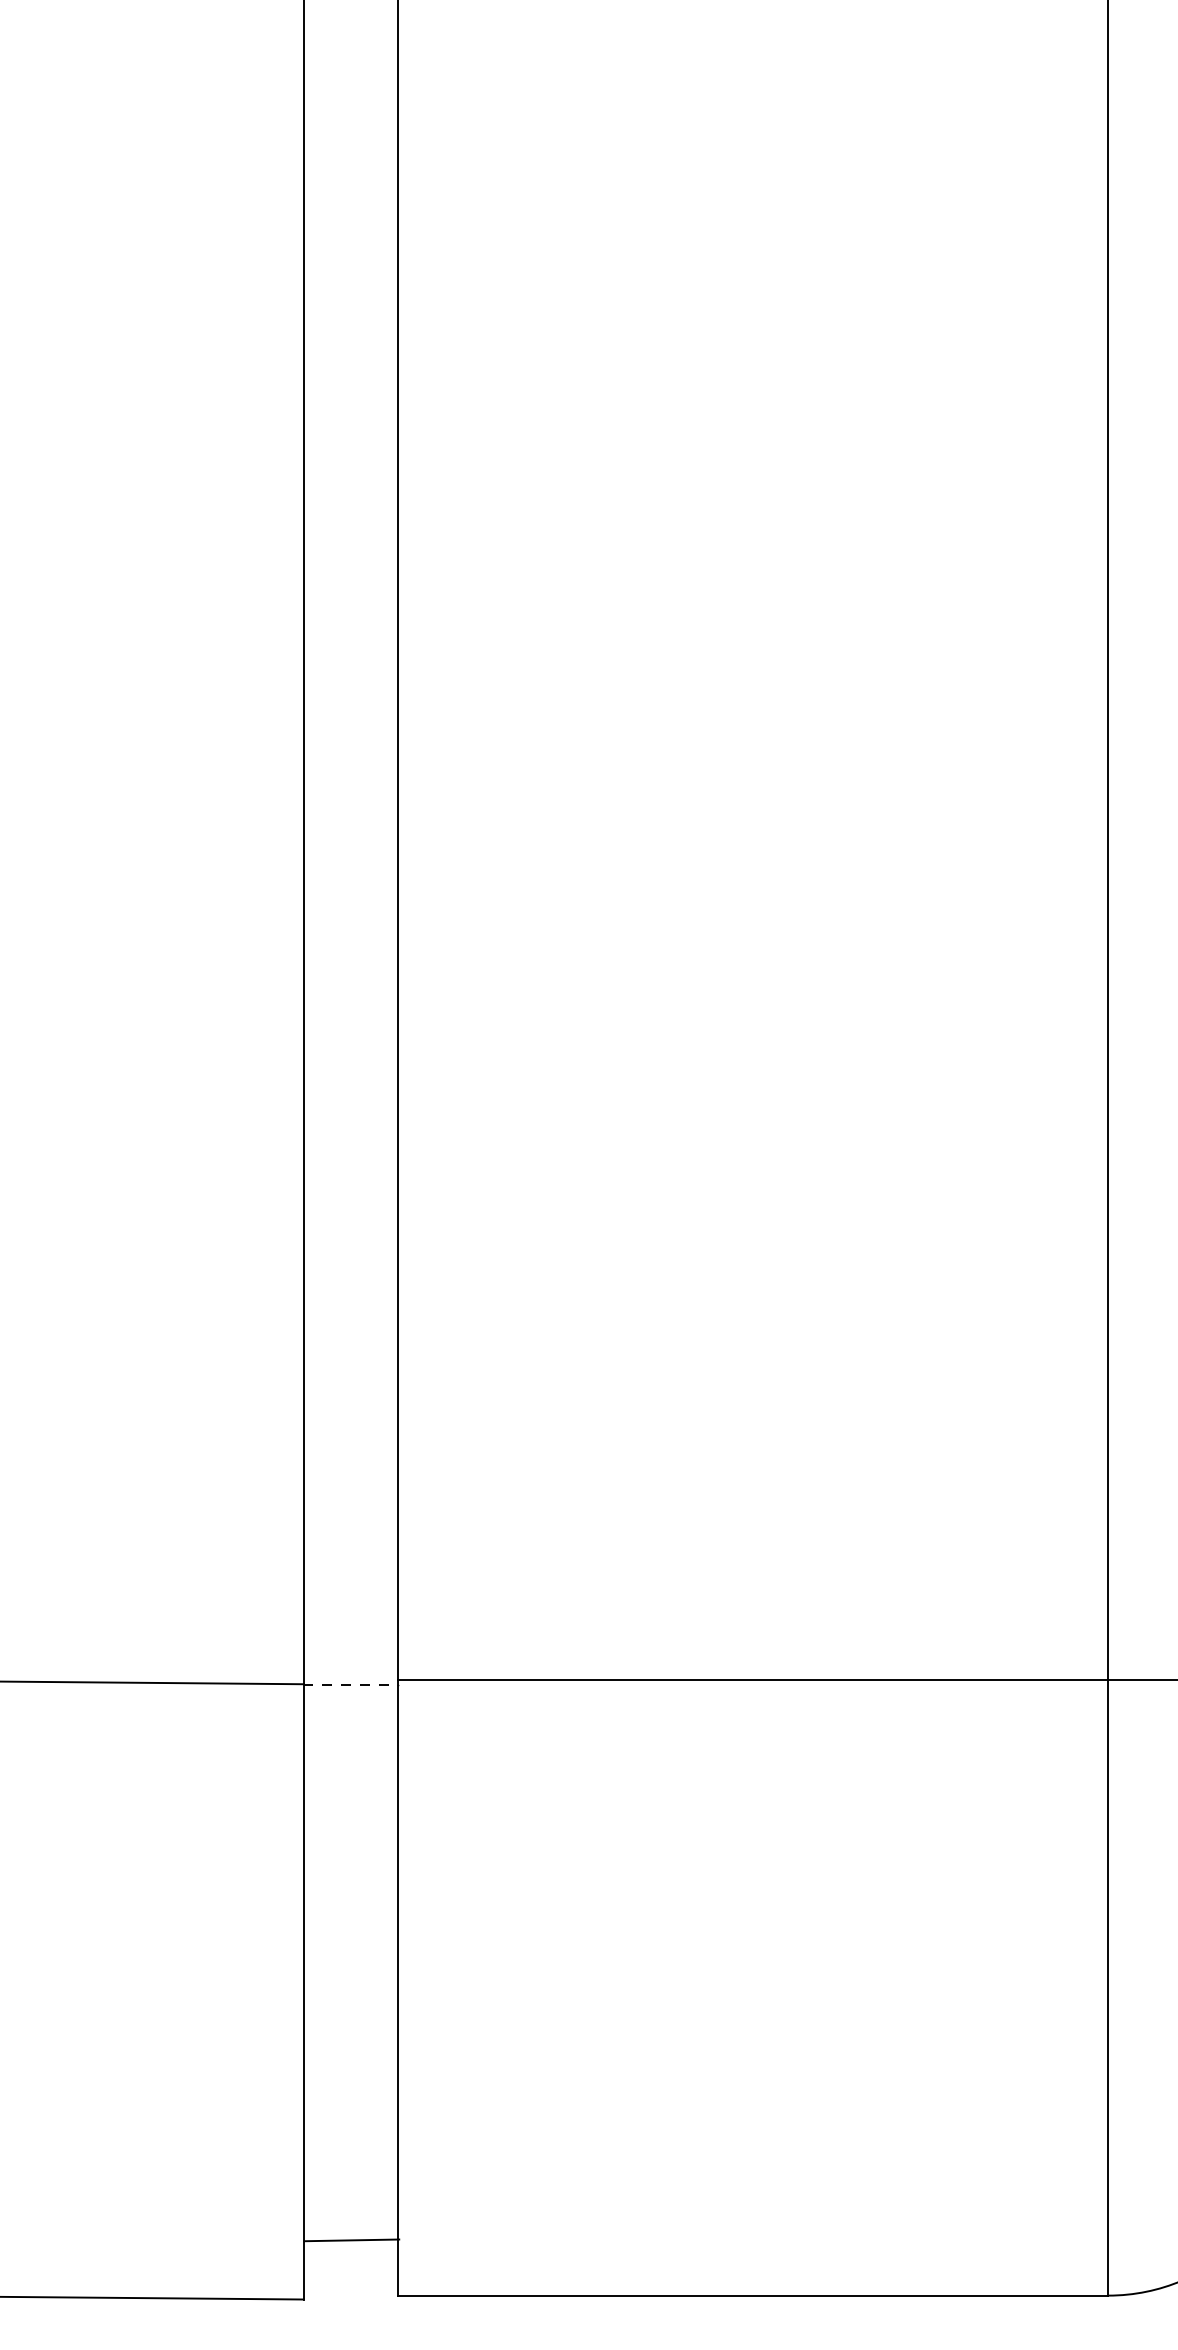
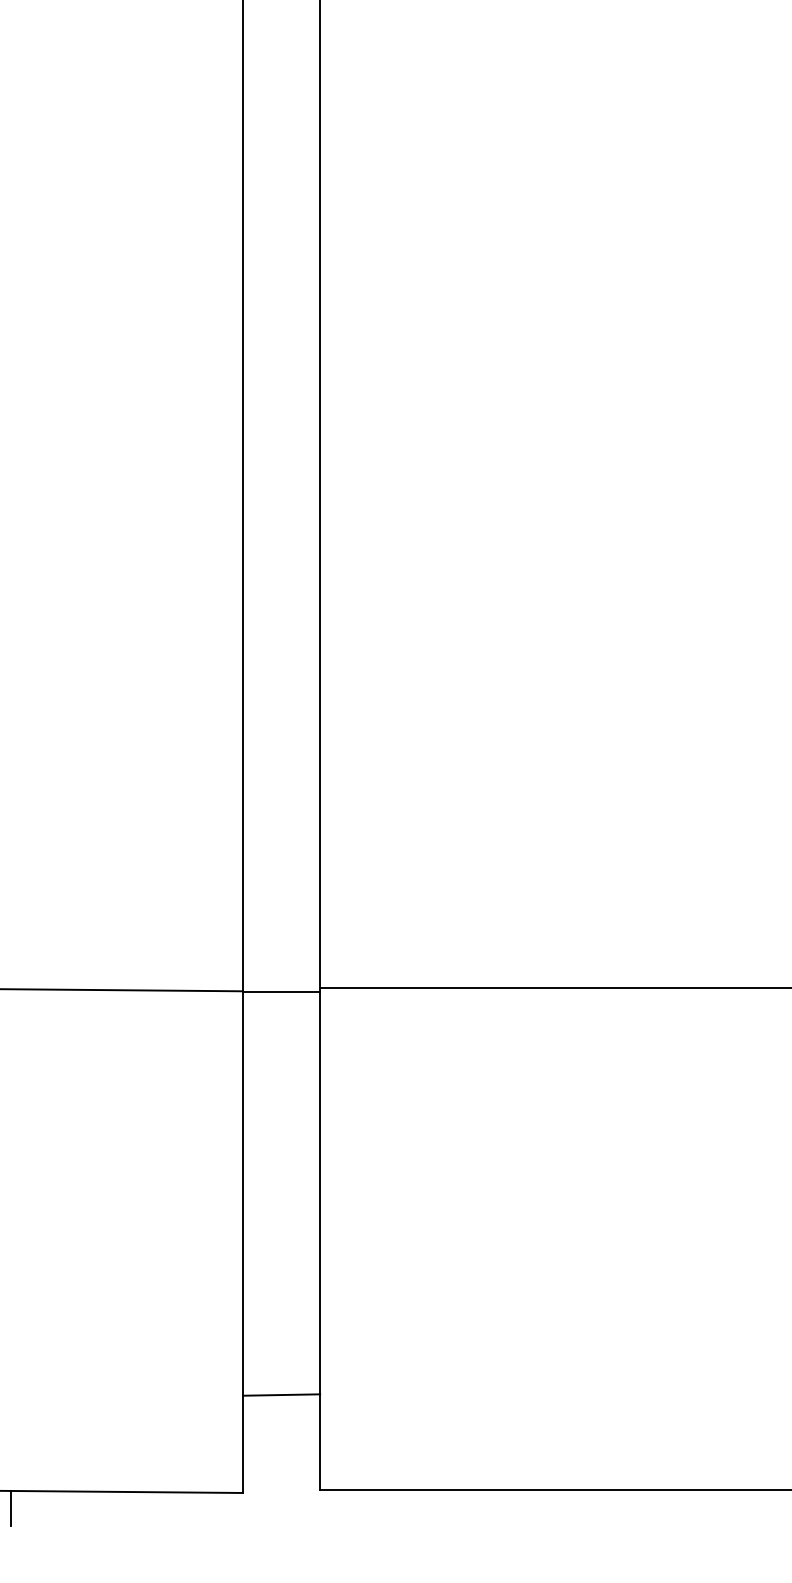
line: (351, 1685) -> (282, 992), dashed -> solid
line: (351, 2240) -> (281, 1395), moved
line: (19, 2318) -> (11, 1508), added

